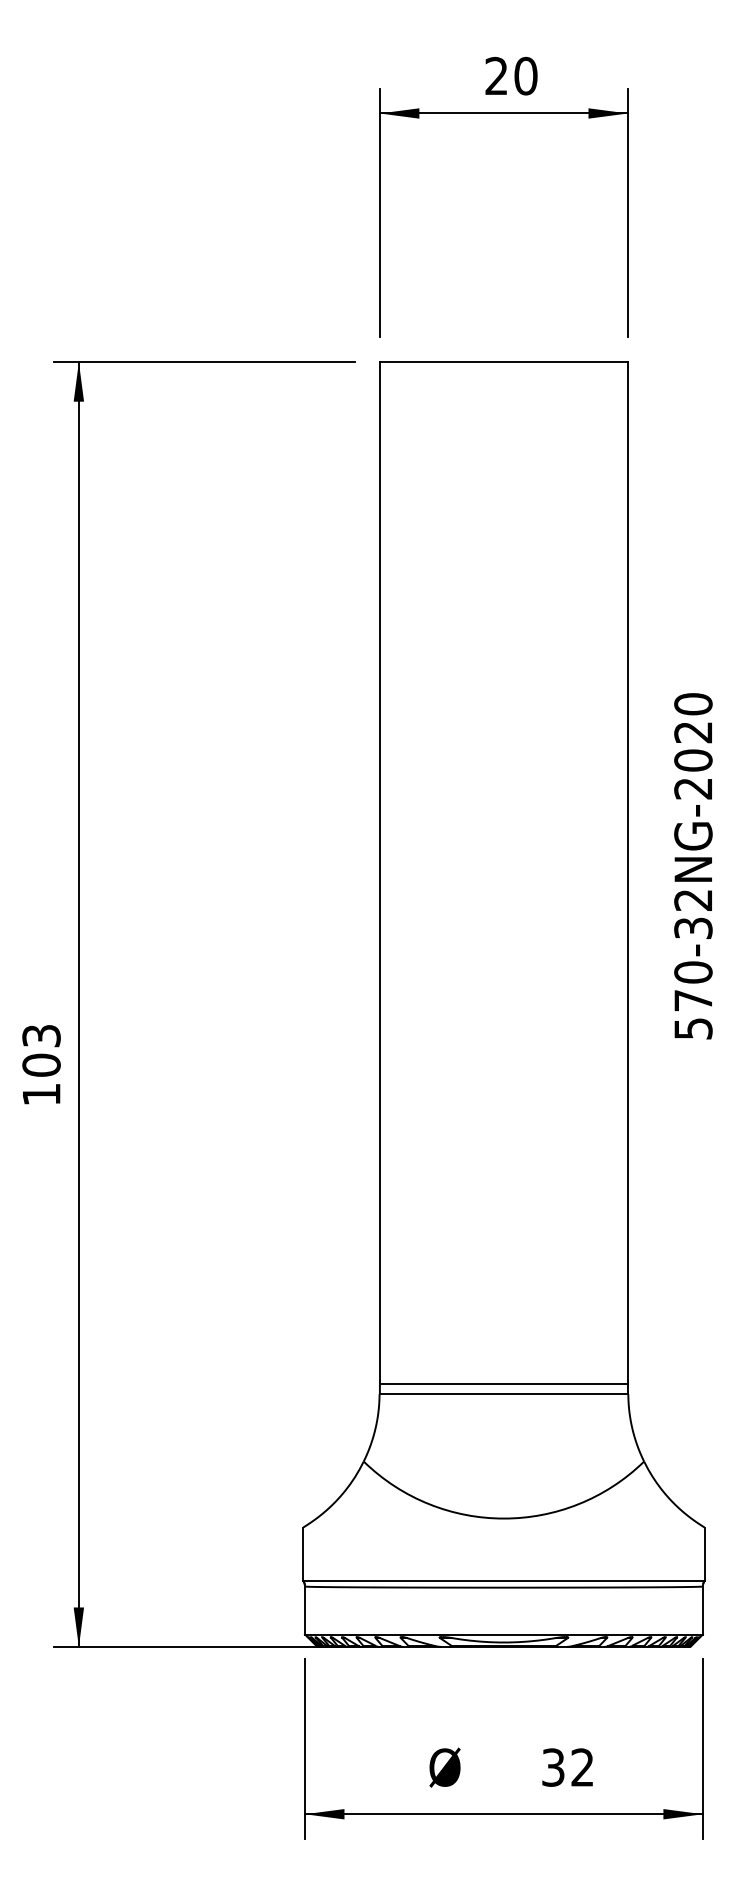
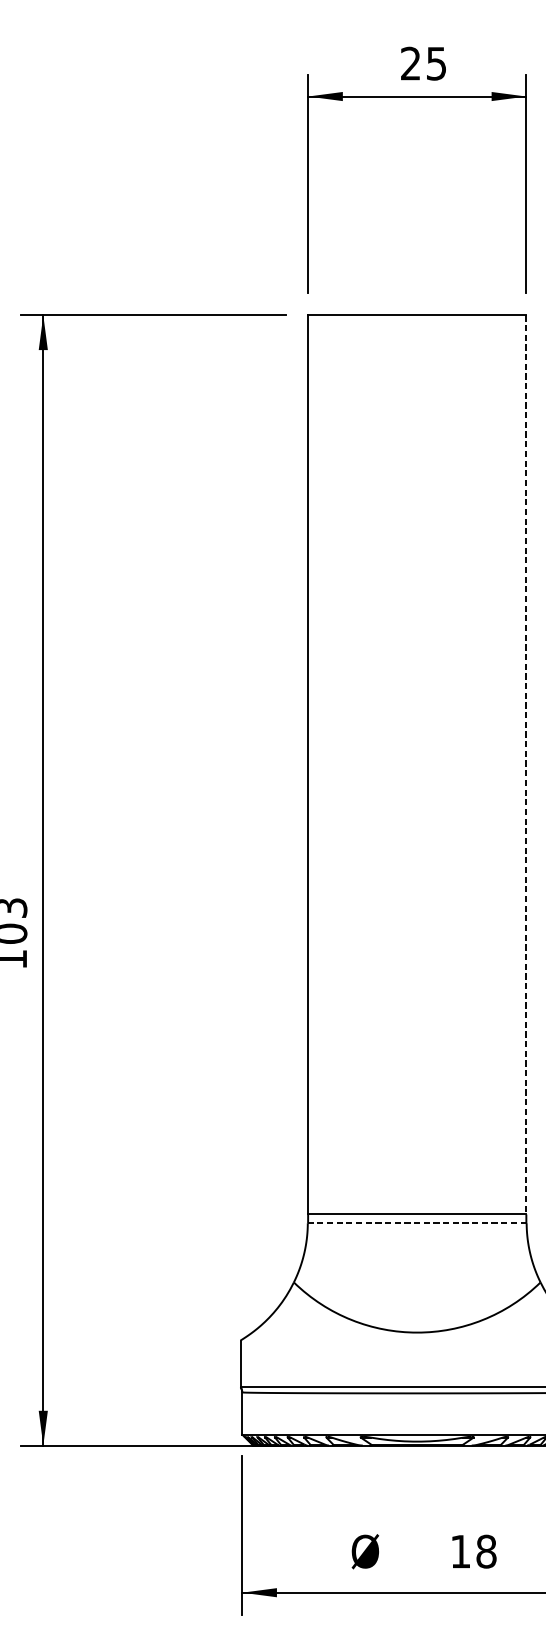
text: (525, 75) -> (436, 63), 20 -> 25
line: (627, 873) -> (525, 765), solid -> dashed
line: (503, 1394) -> (416, 1223), solid -> dashed
text: (568, 1767) -> (474, 1551), 32 -> 18

